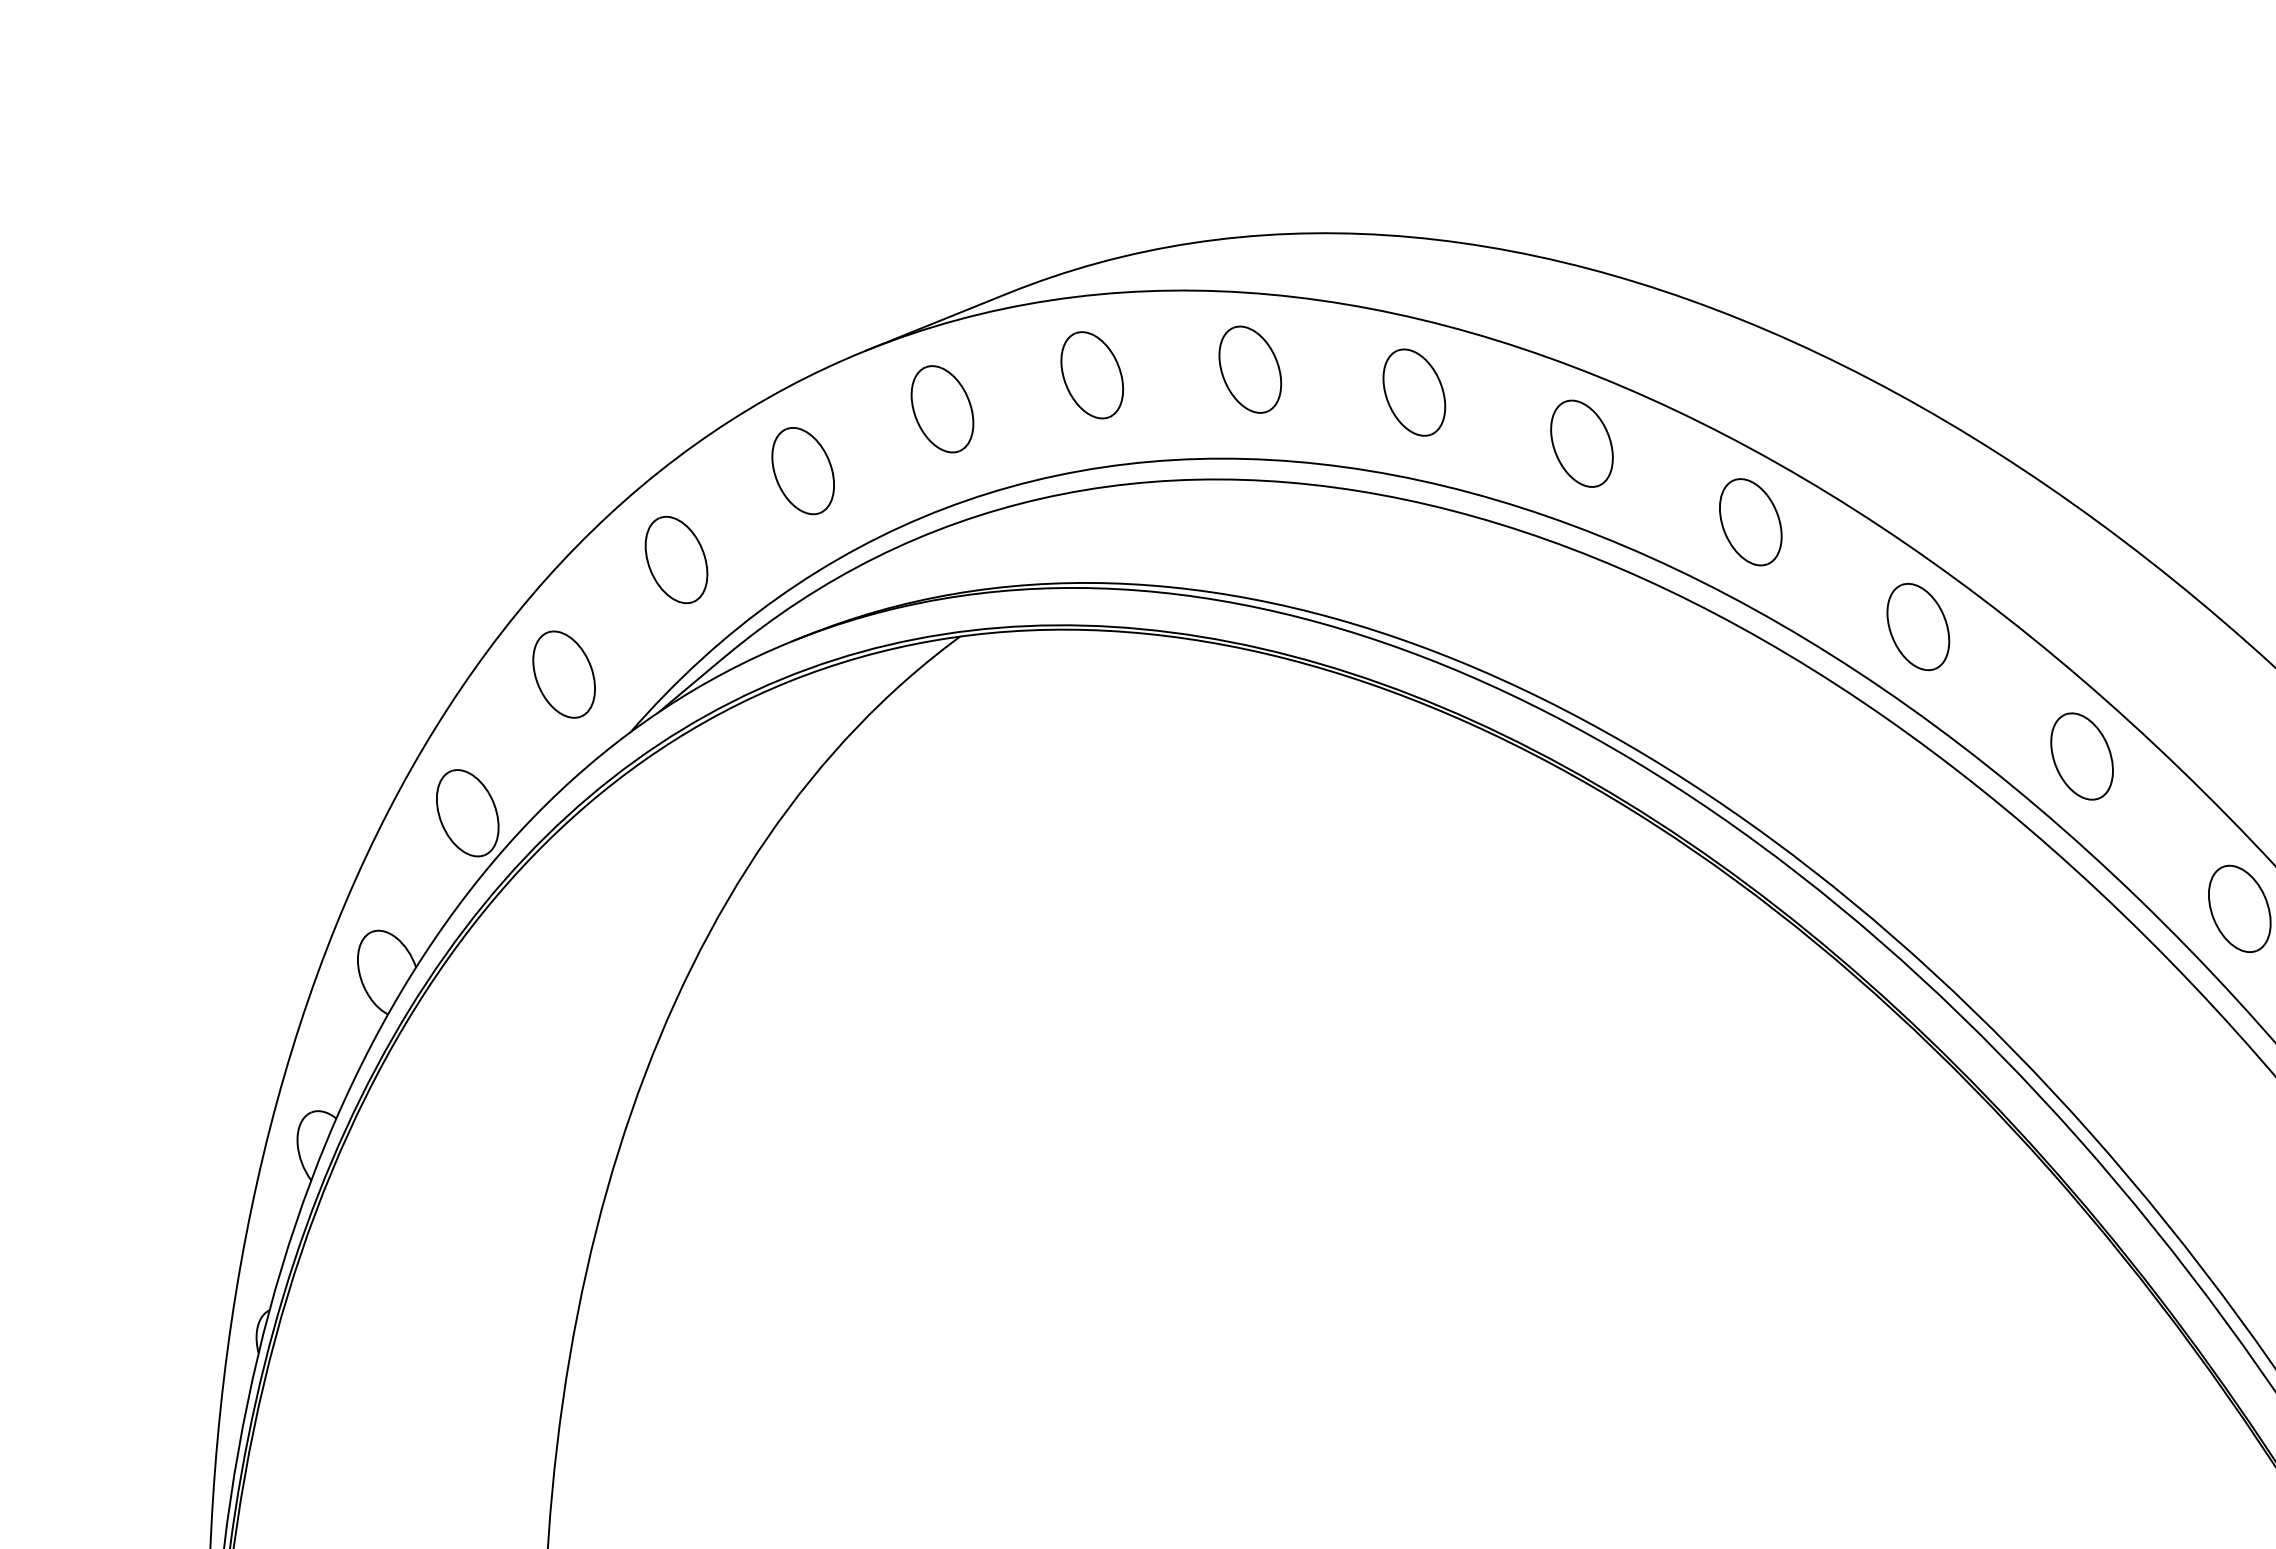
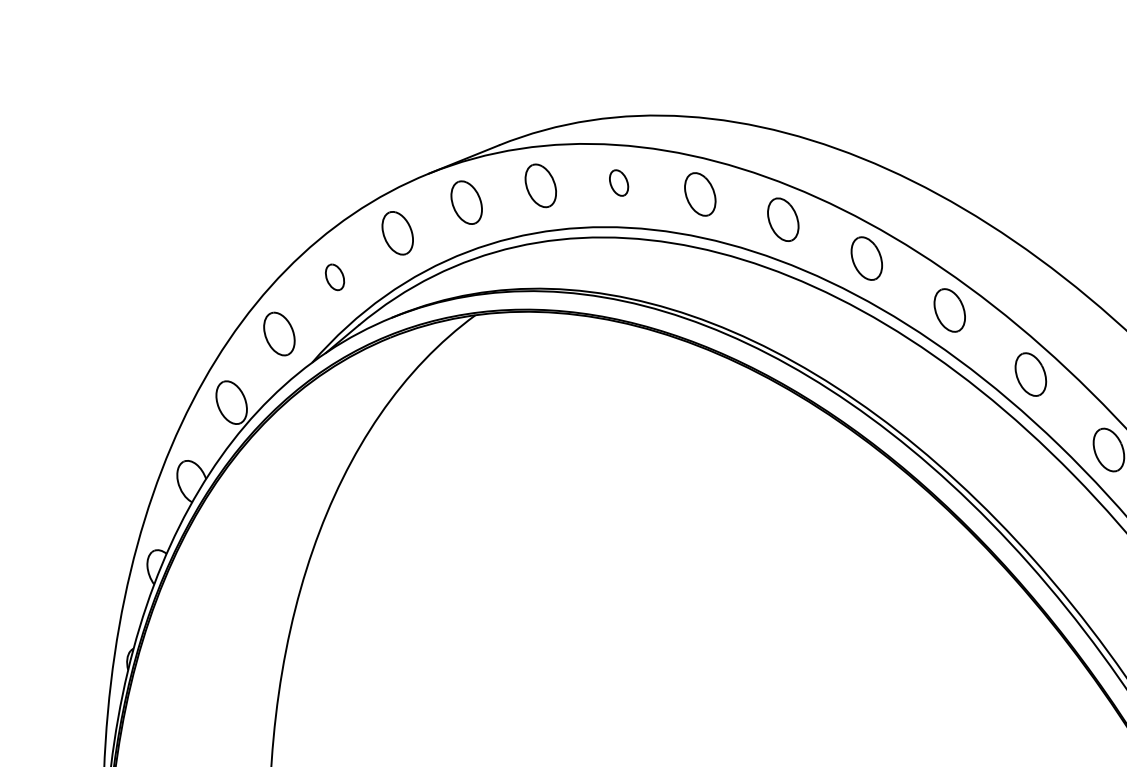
part: (1249, 368) -> (618, 182), size x0.6
part: (675, 560) -> (334, 277), size x0.6

